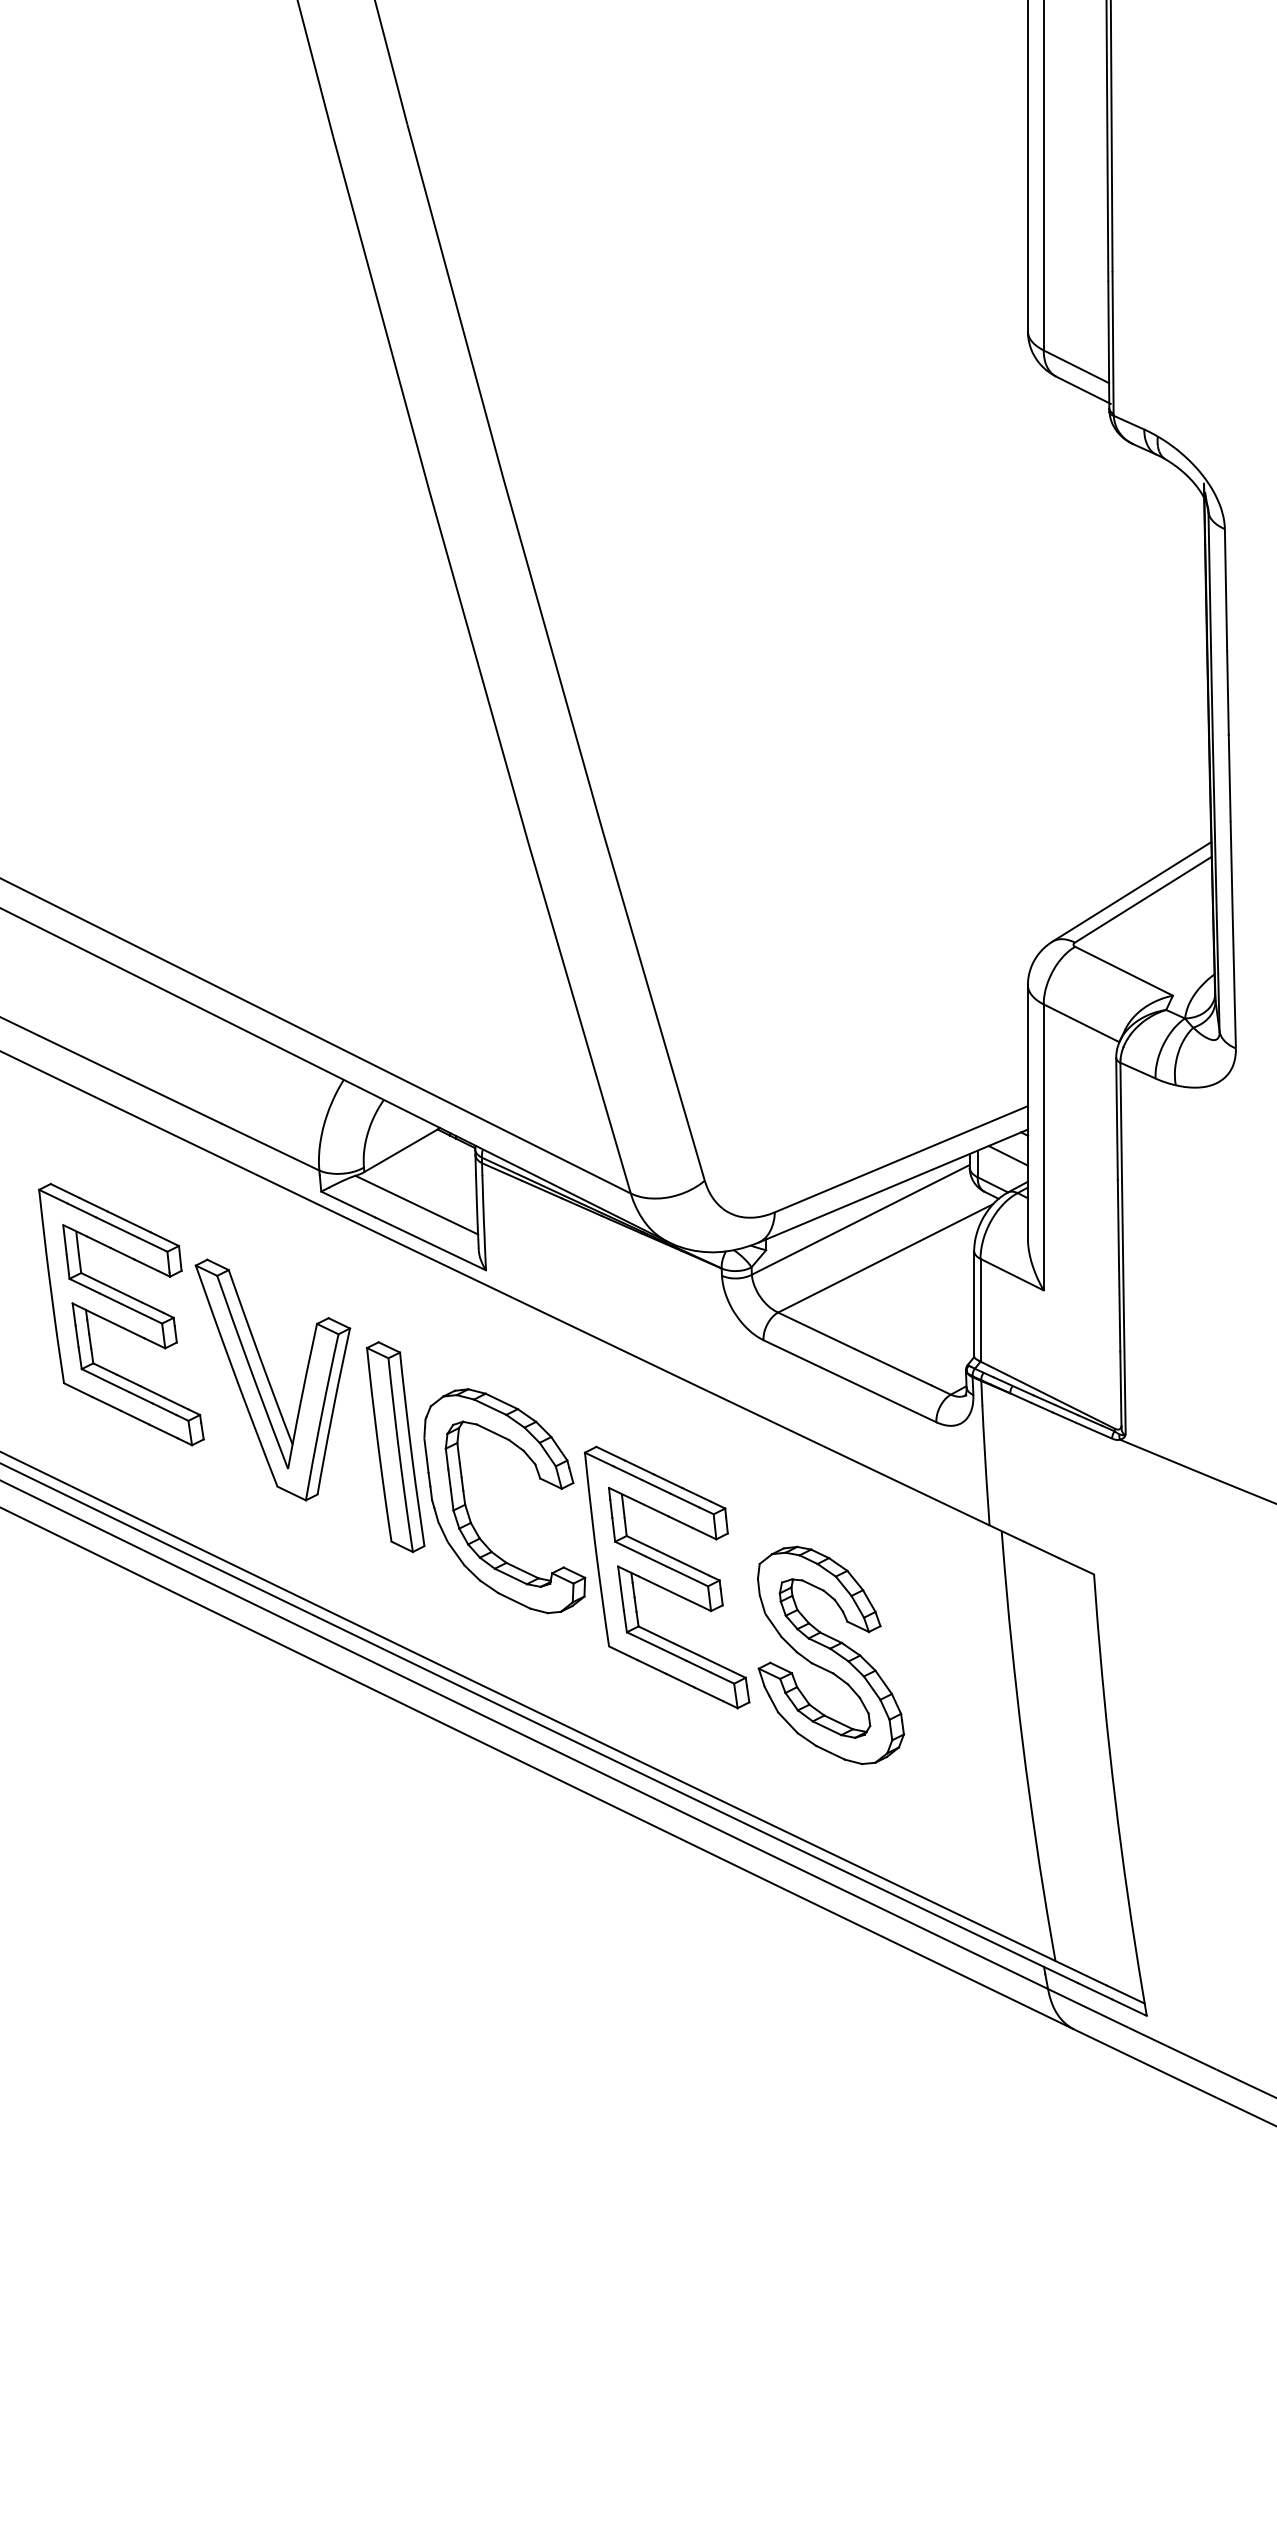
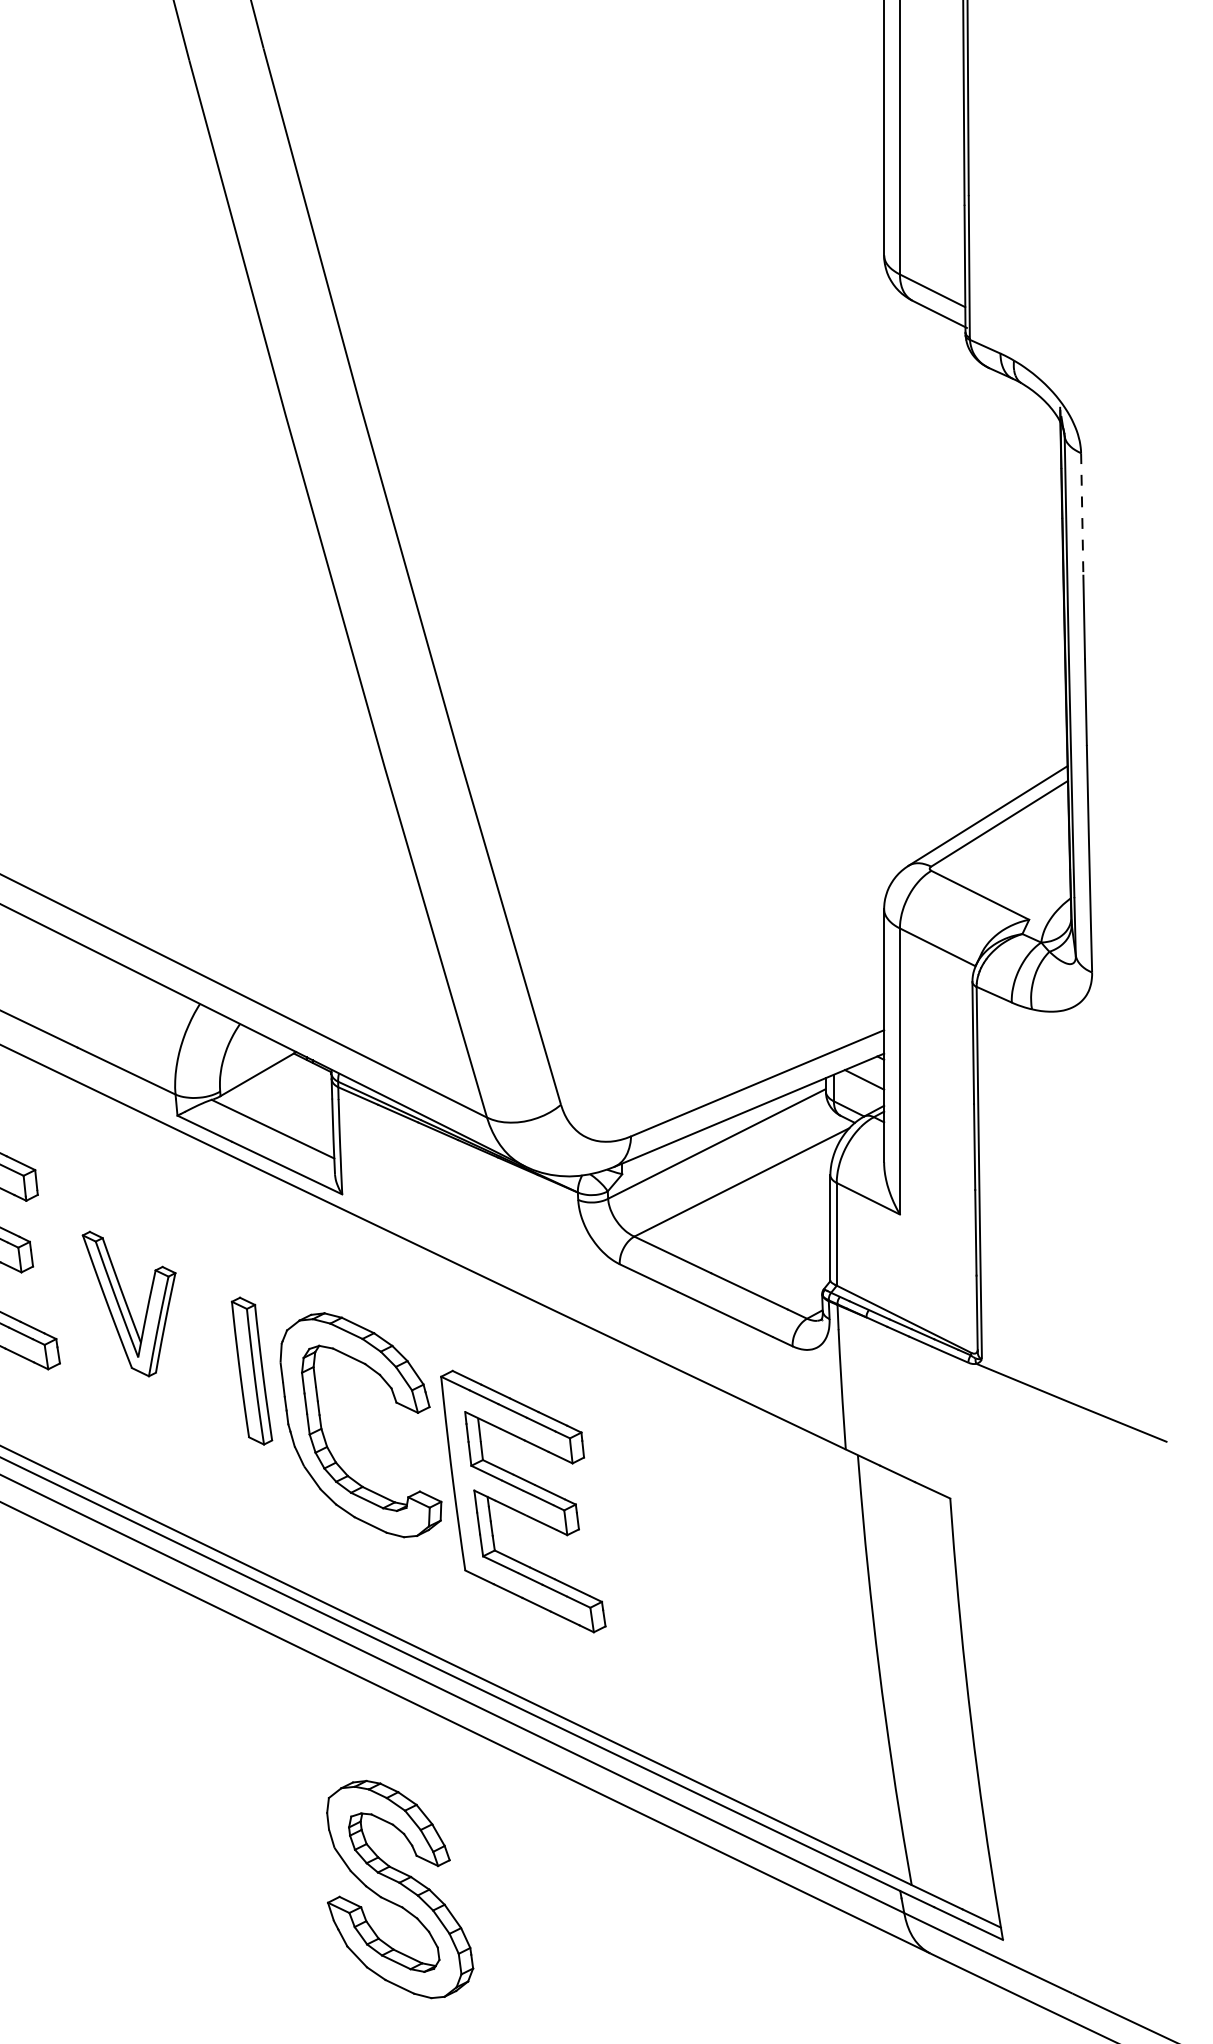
line: (1226, 590) -> (1082, 514), solid -> dashed
part: (272, 1379) -> (128, 1303), size x0.6
part: (395, 1446) -> (251, 1370), size x0.7
part: (830, 1655) -> (399, 1889), moved

